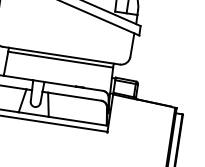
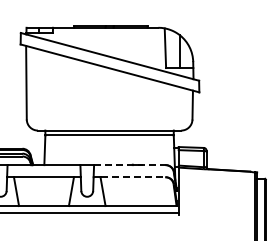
line: (73, 86) -> (129, 165), solid -> dashed
line: (75, 96) -> (133, 177), solid -> dashed

